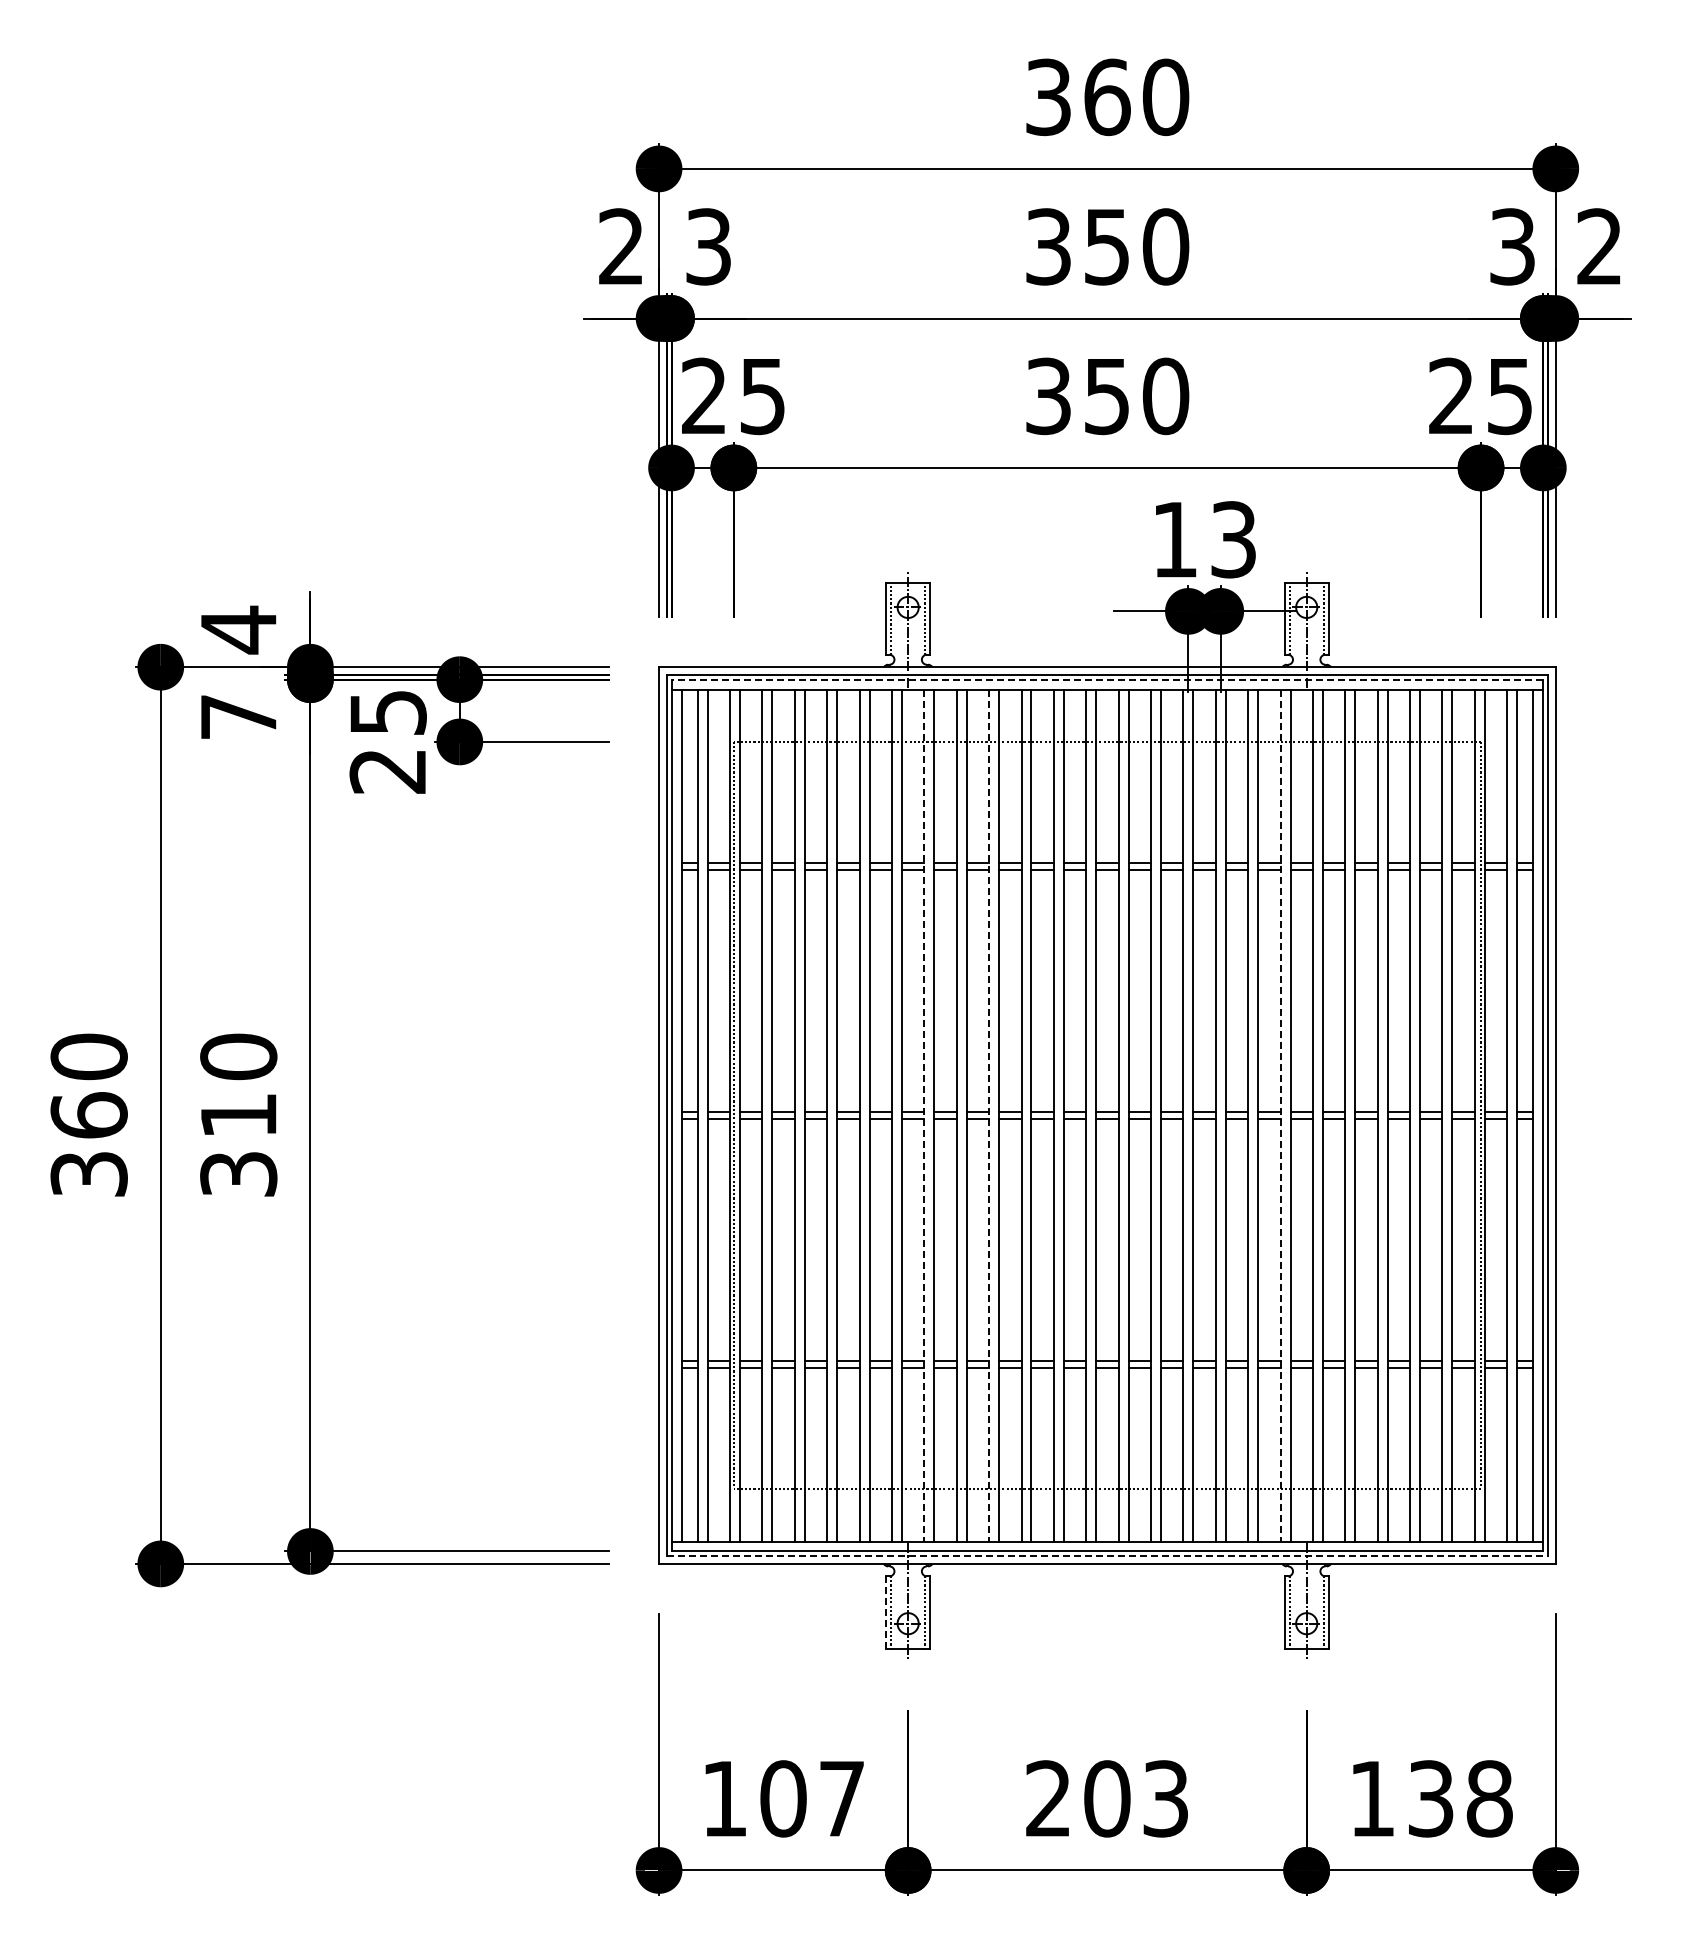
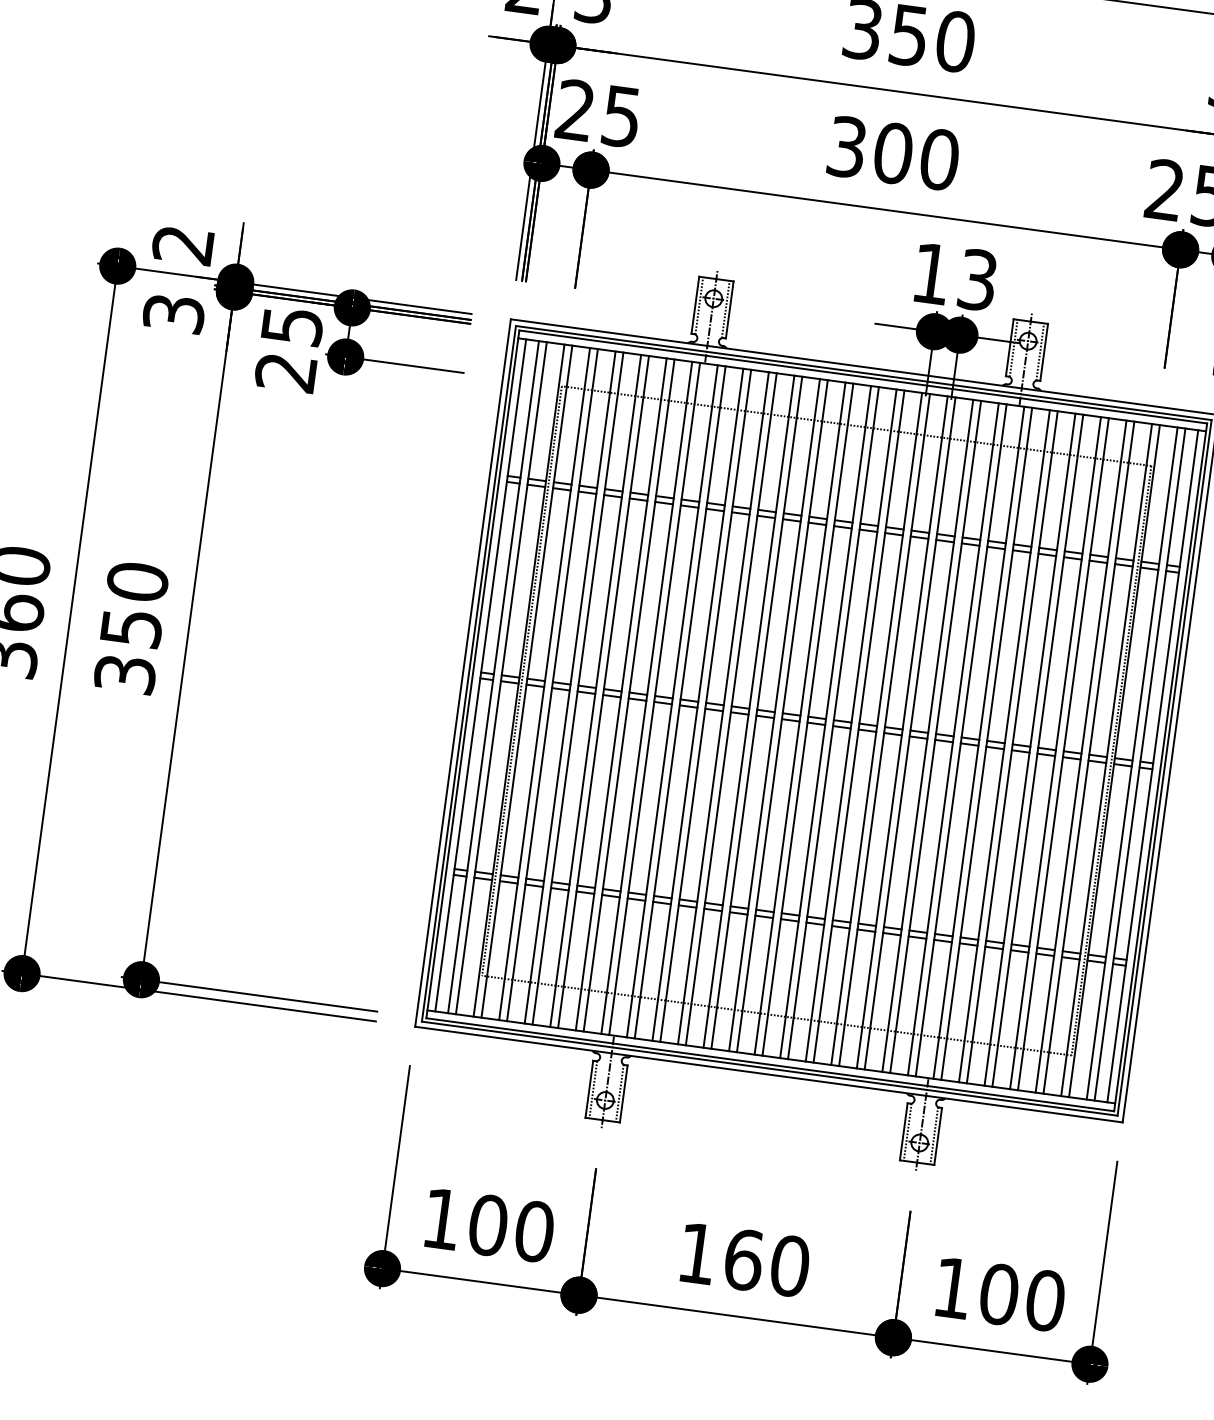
text: (1107, 396) -> (893, 153), 350 -> 300
text: (238, 629) -> (183, 244), 4 -> 2
line: (1107, 679) -> (863, 376), dashed -> solid
text: (238, 717) -> (173, 314), 7 -> 3
text: (239, 1115) -> (132, 628), 310 -> 350
line: (924, 1115) -> (672, 701), dashed -> solid
line: (989, 1115) -> (723, 708), dashed -> solid
line: (1280, 1115) -> (953, 739), dashed -> solid
line: (1107, 1556) -> (769, 1068), dashed -> solid
line: (886, 1612) -> (589, 1089), dashed -> solid
text: (842, 1798) -> (534, 1231), 107 -> 100
text: (1107, 1798) -> (743, 1259), 203 -> 160
text: (1460, 1798) -> (1022, 1297), 138 -> 100

